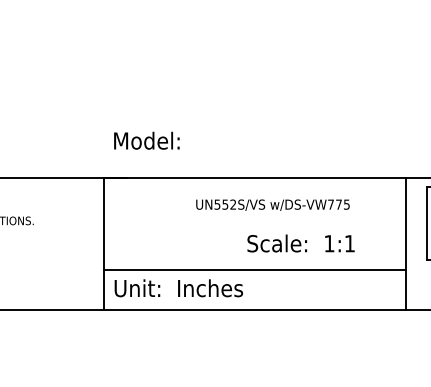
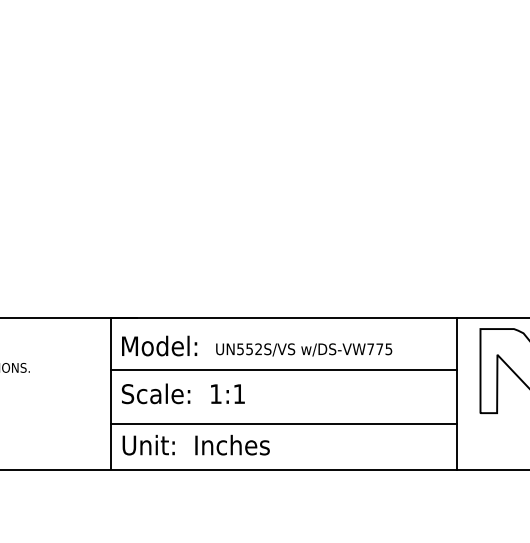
text: (146, 140) -> (159, 345), moved
line: (254, 223) -> (283, 370), added
text: (301, 243) -> (183, 393), moved

